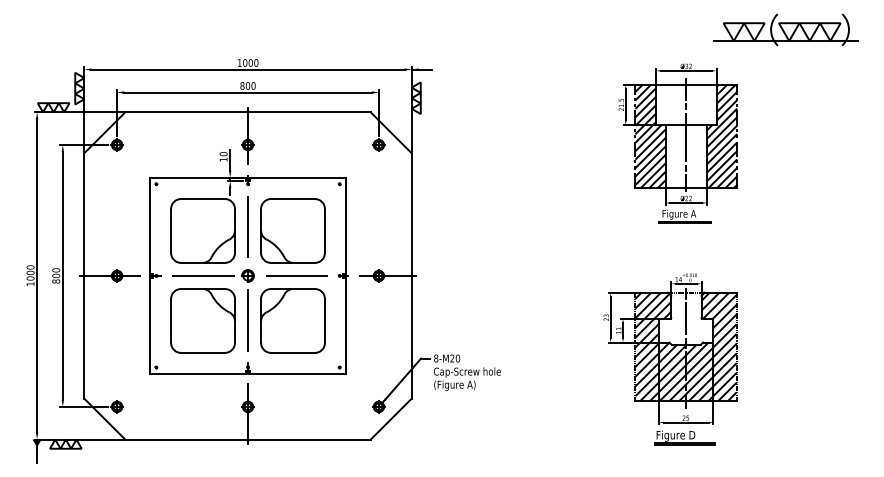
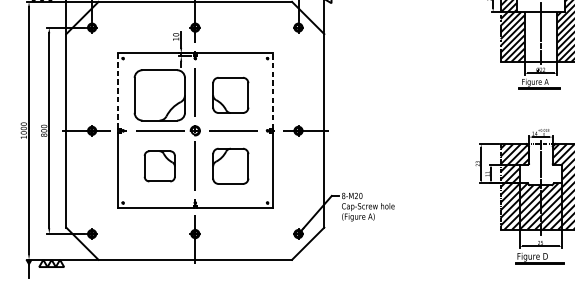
line: (149, 225) -> (117, 91), solid -> dashed
line: (346, 225) -> (272, 91), solid -> dashed
part: (292, 230) -> (230, 95), size x0.7
part: (202, 320) -> (159, 165), size x0.6
part: (292, 320) -> (230, 165), size x0.7

